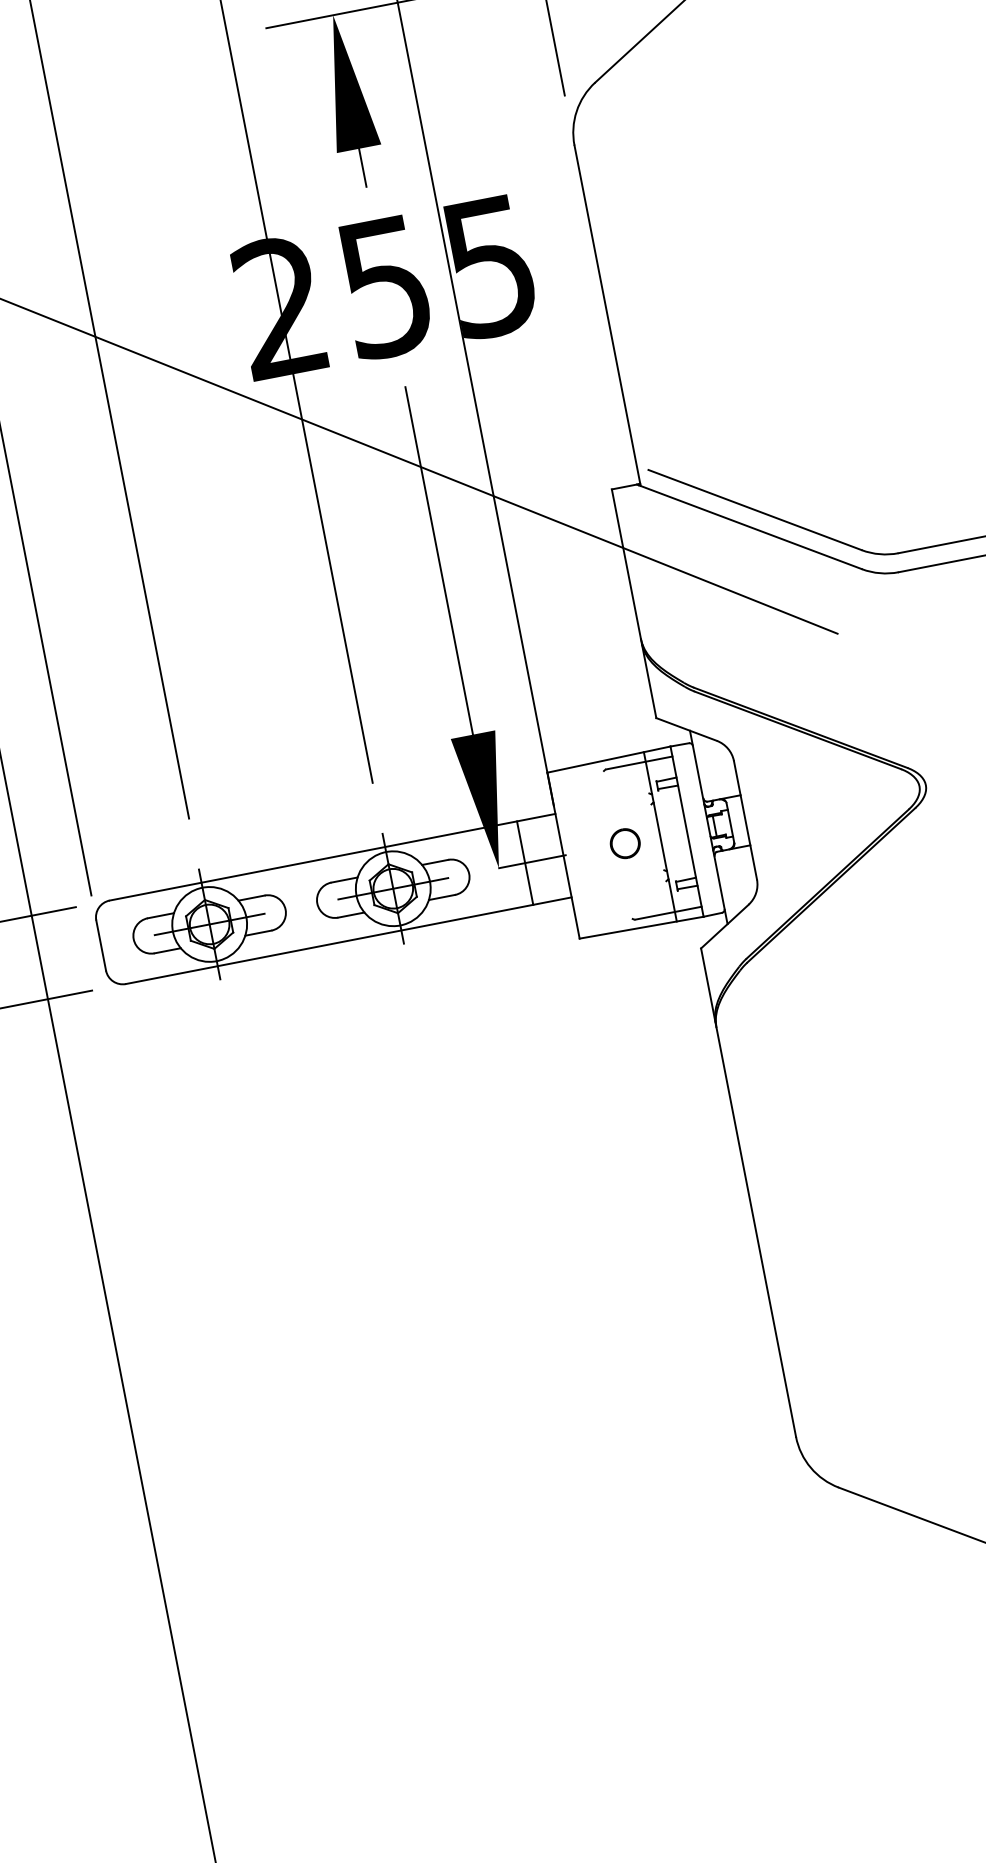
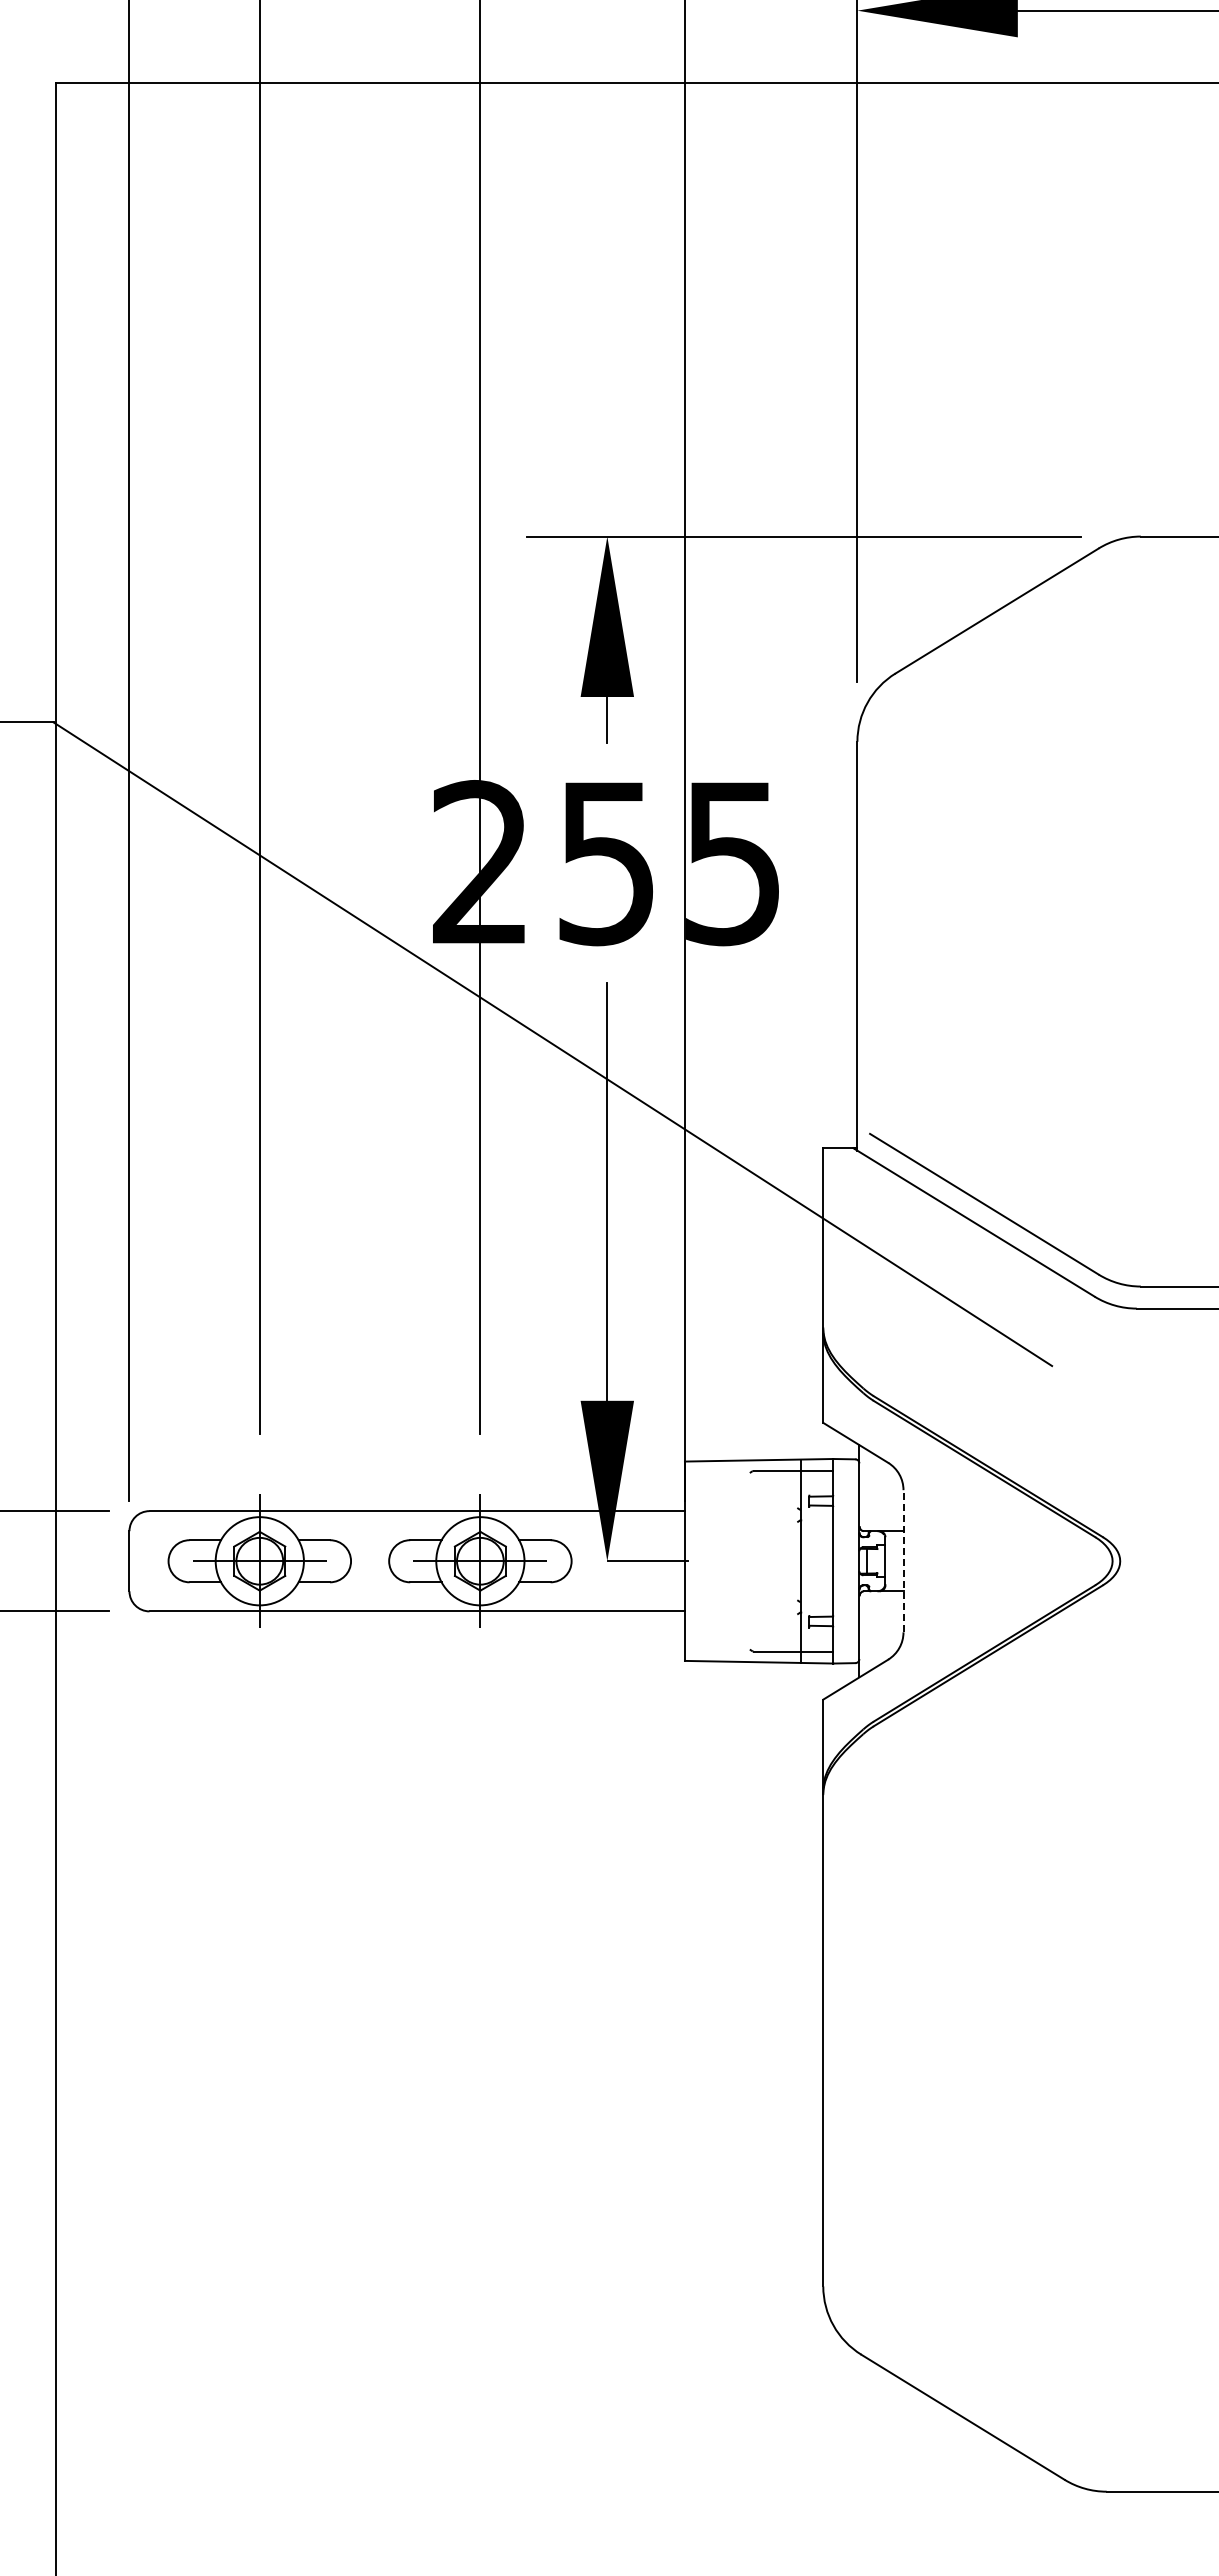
line: (745, 819) -> (903, 1560), solid -> dashed
part: (625, 843) -> (759, 1561), removed
line: (524, 863) -> (638, 1561), removed

